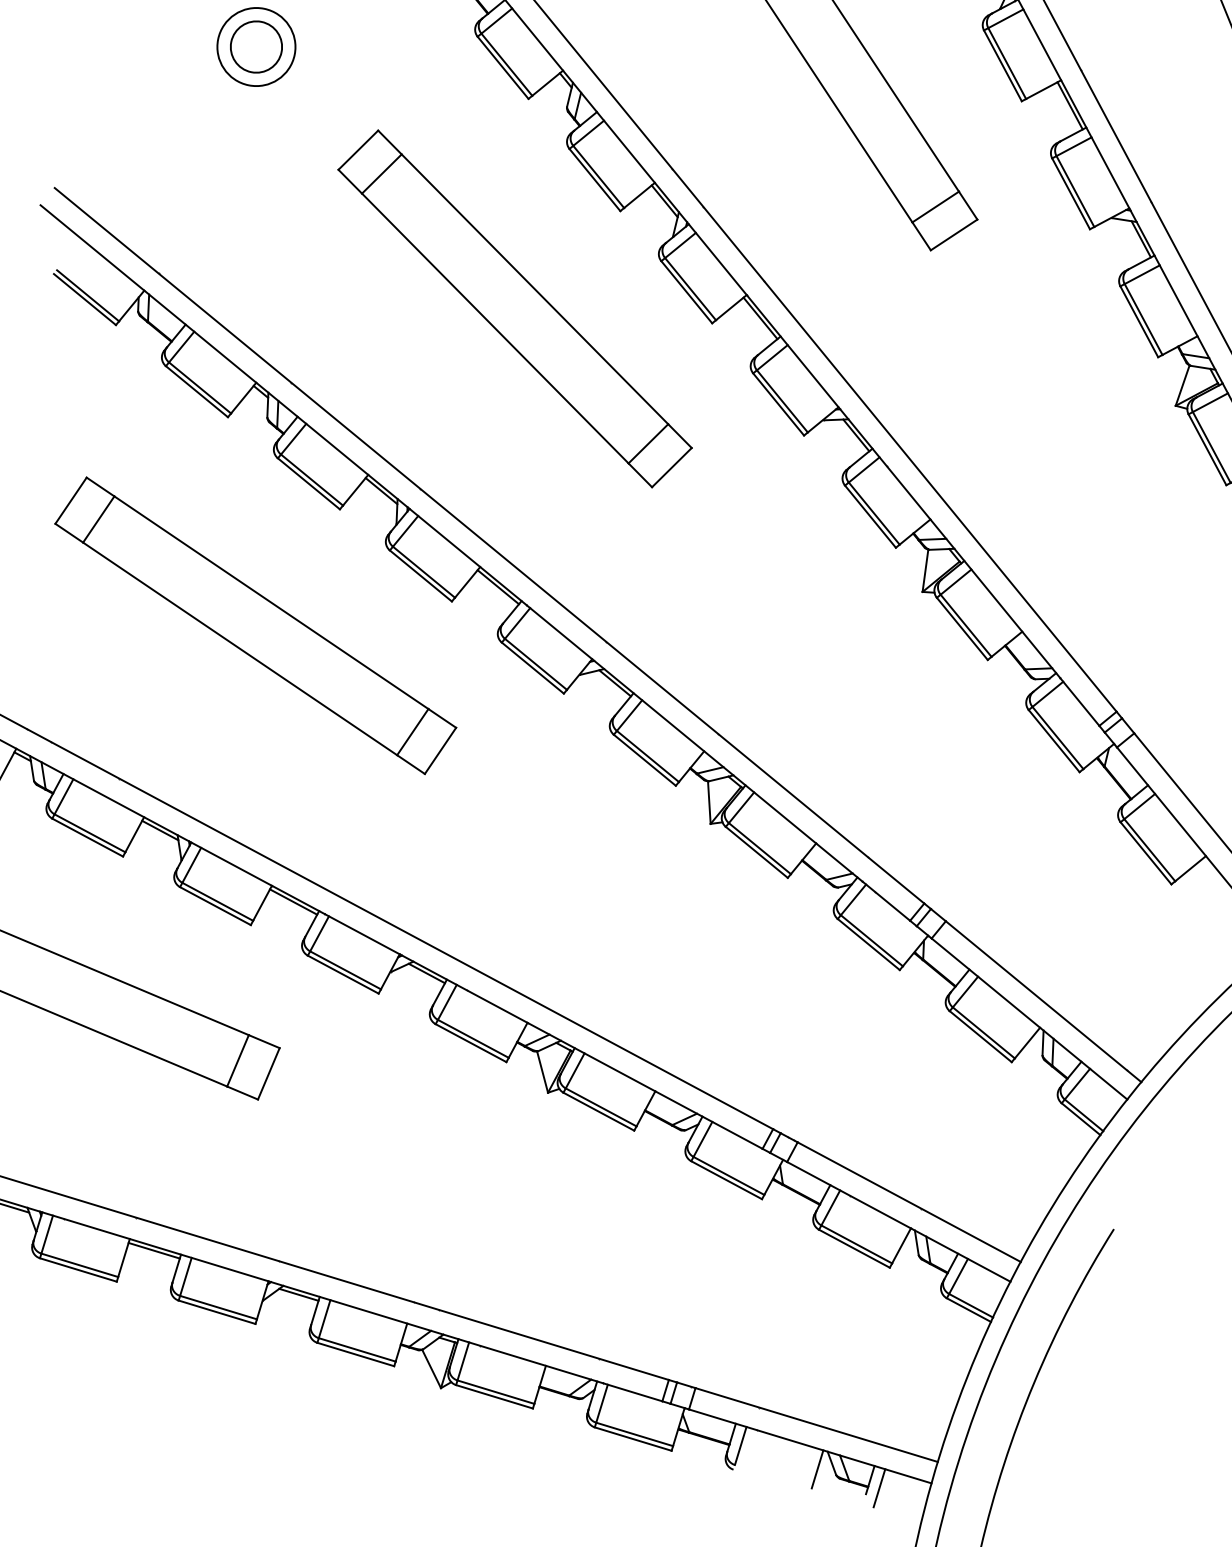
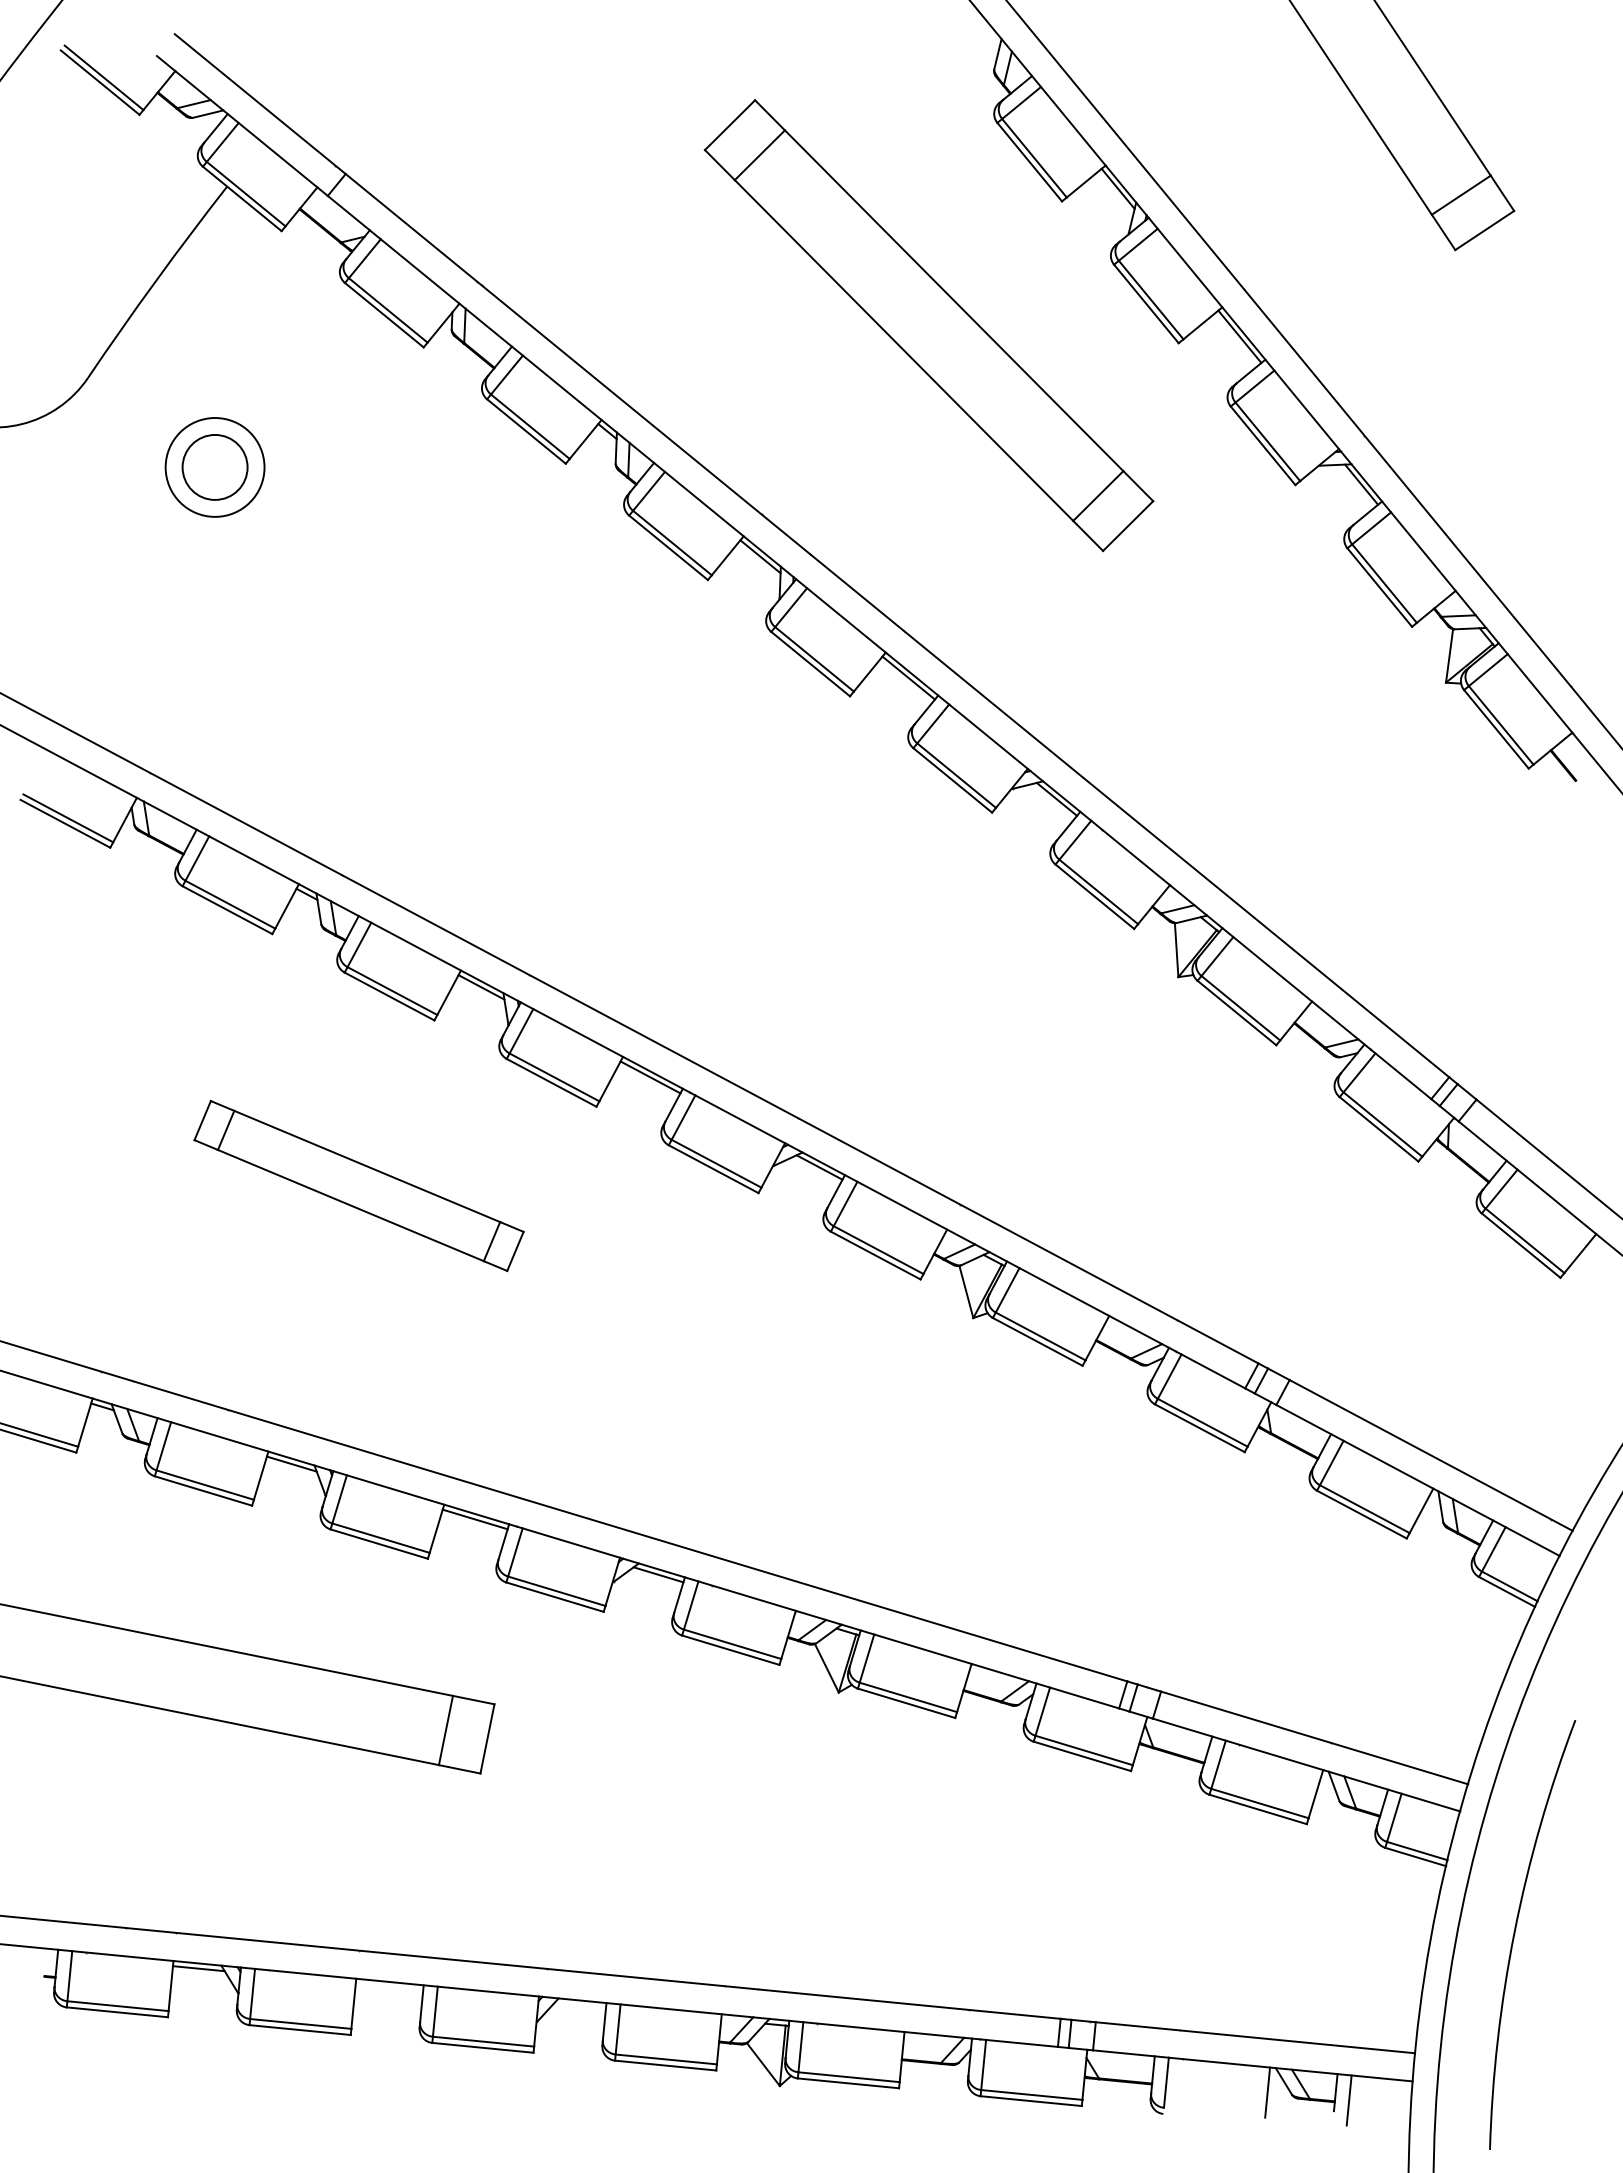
part: (514, 308) -> (601, 727), removed
part: (255, 625) -> (358, 1185), size x0.6
line: (154, 1250) -> (389, 1986), removed
line: (298, 1294) -> (579, 2005), removed

